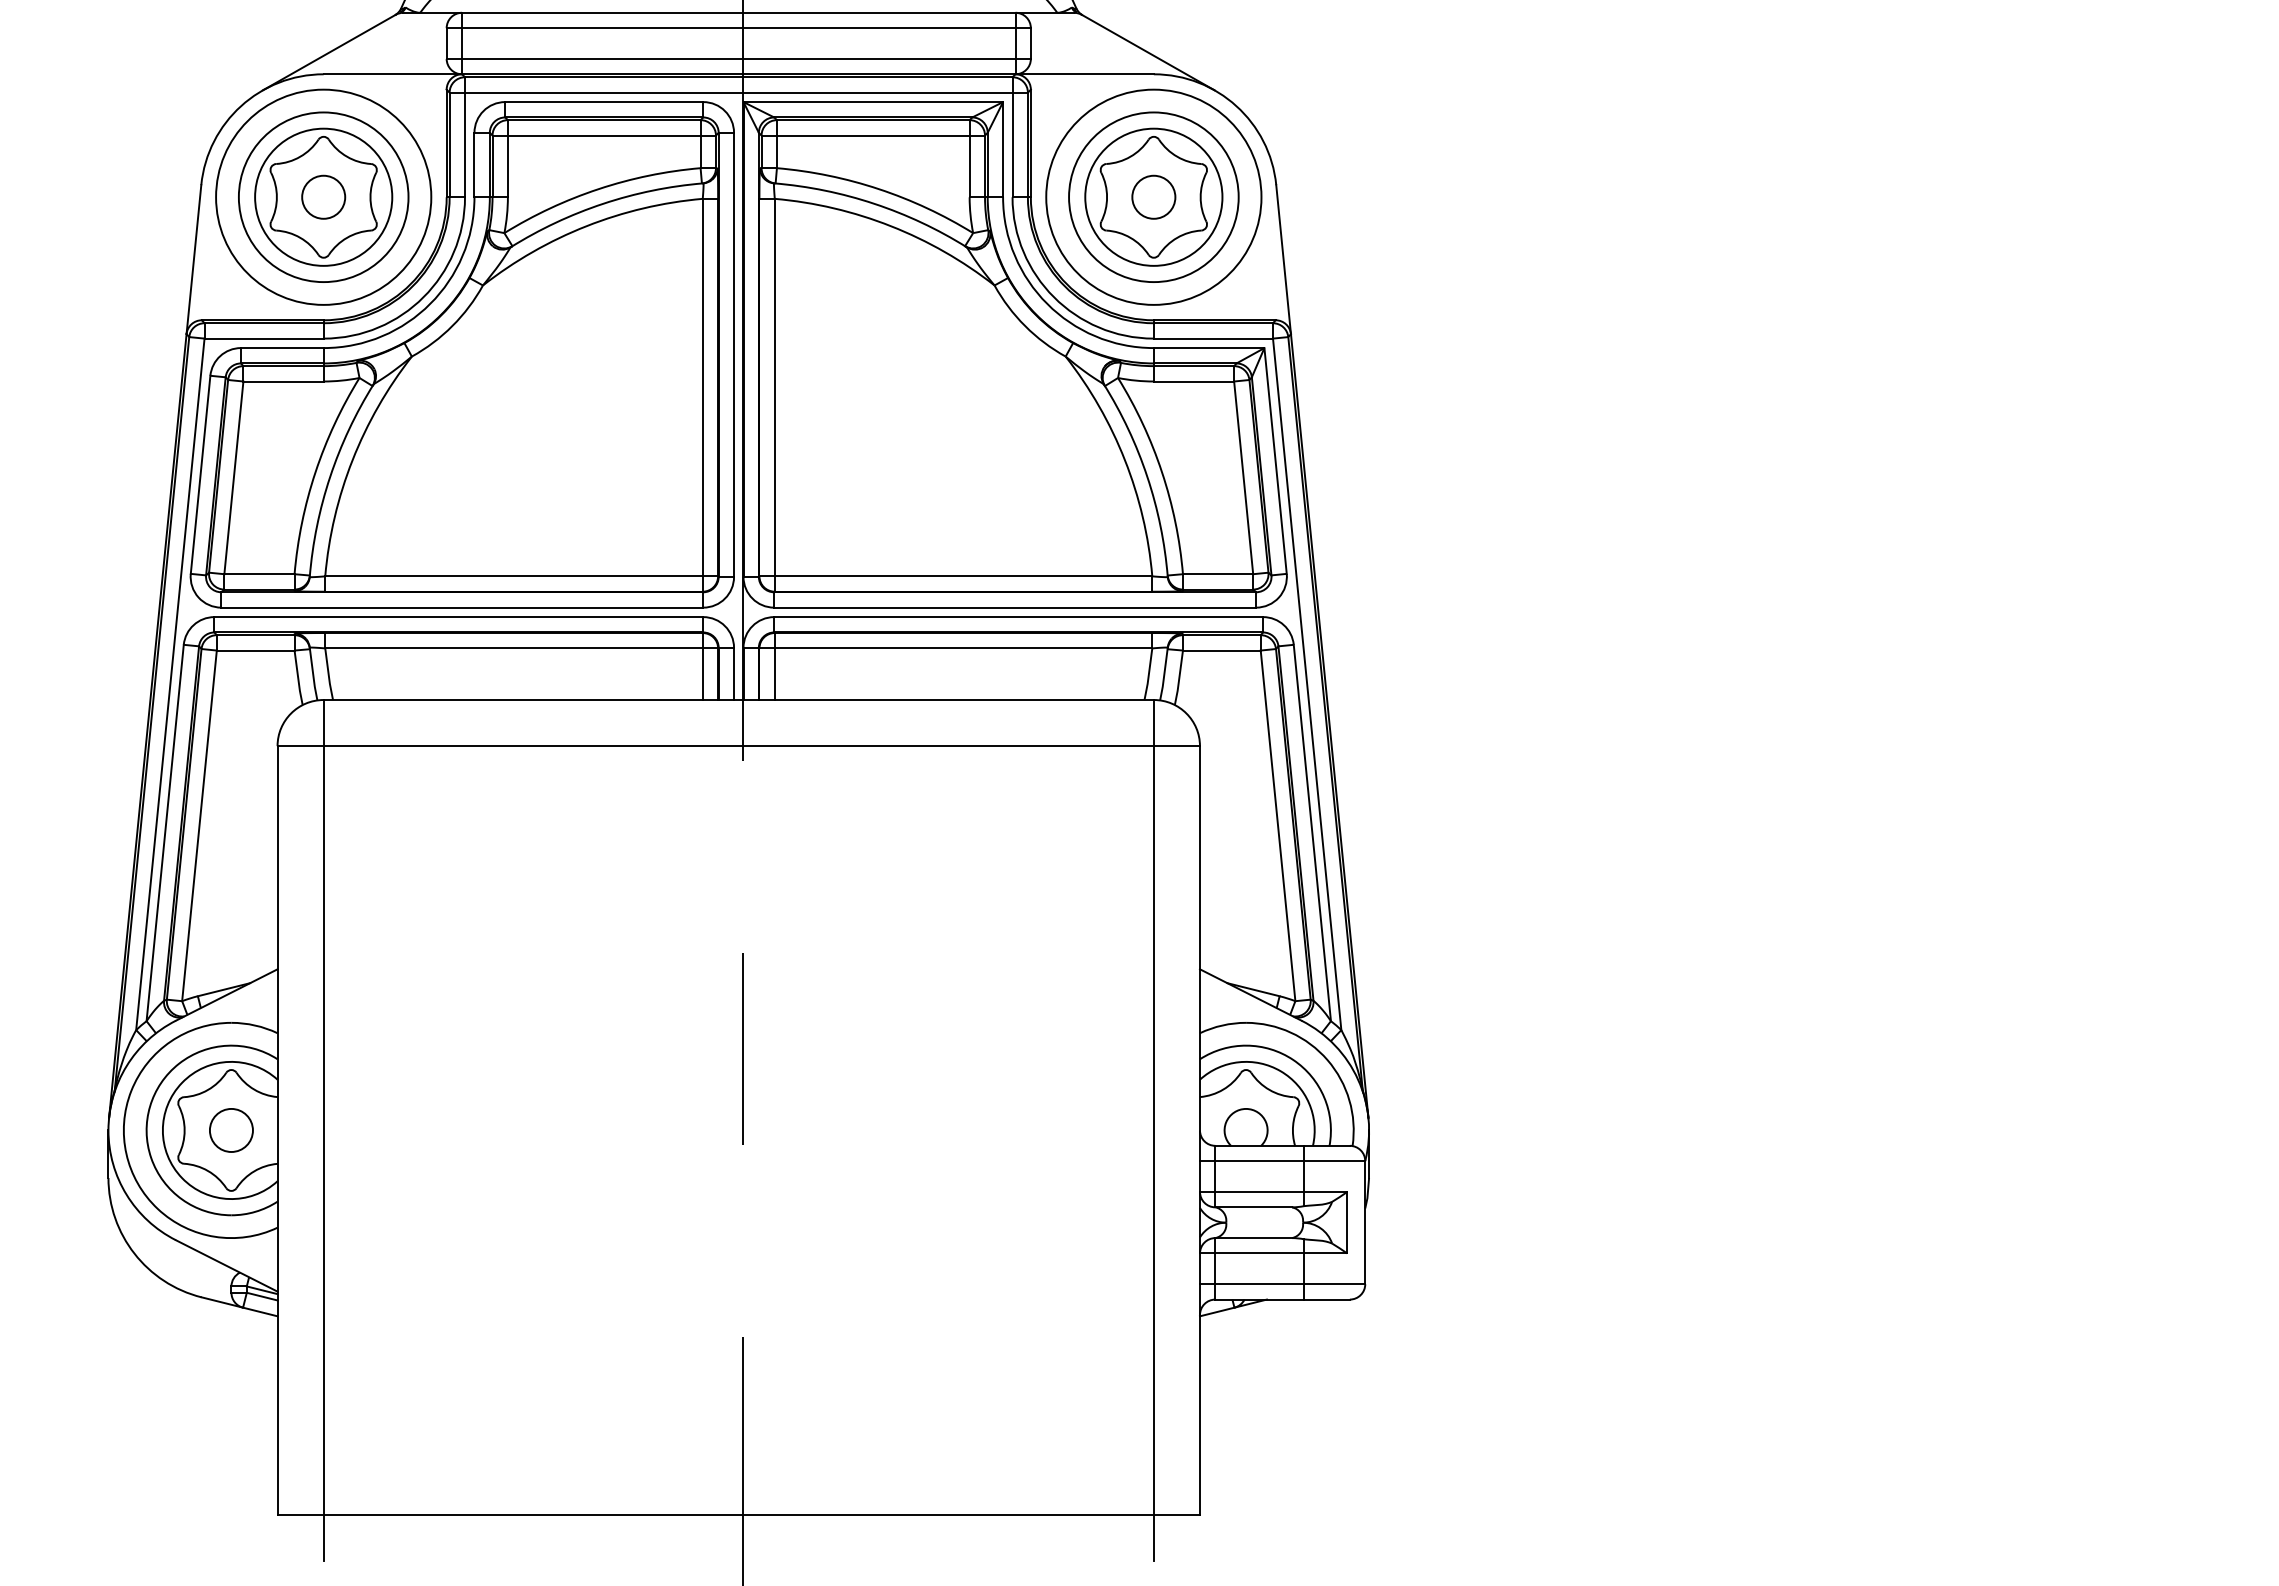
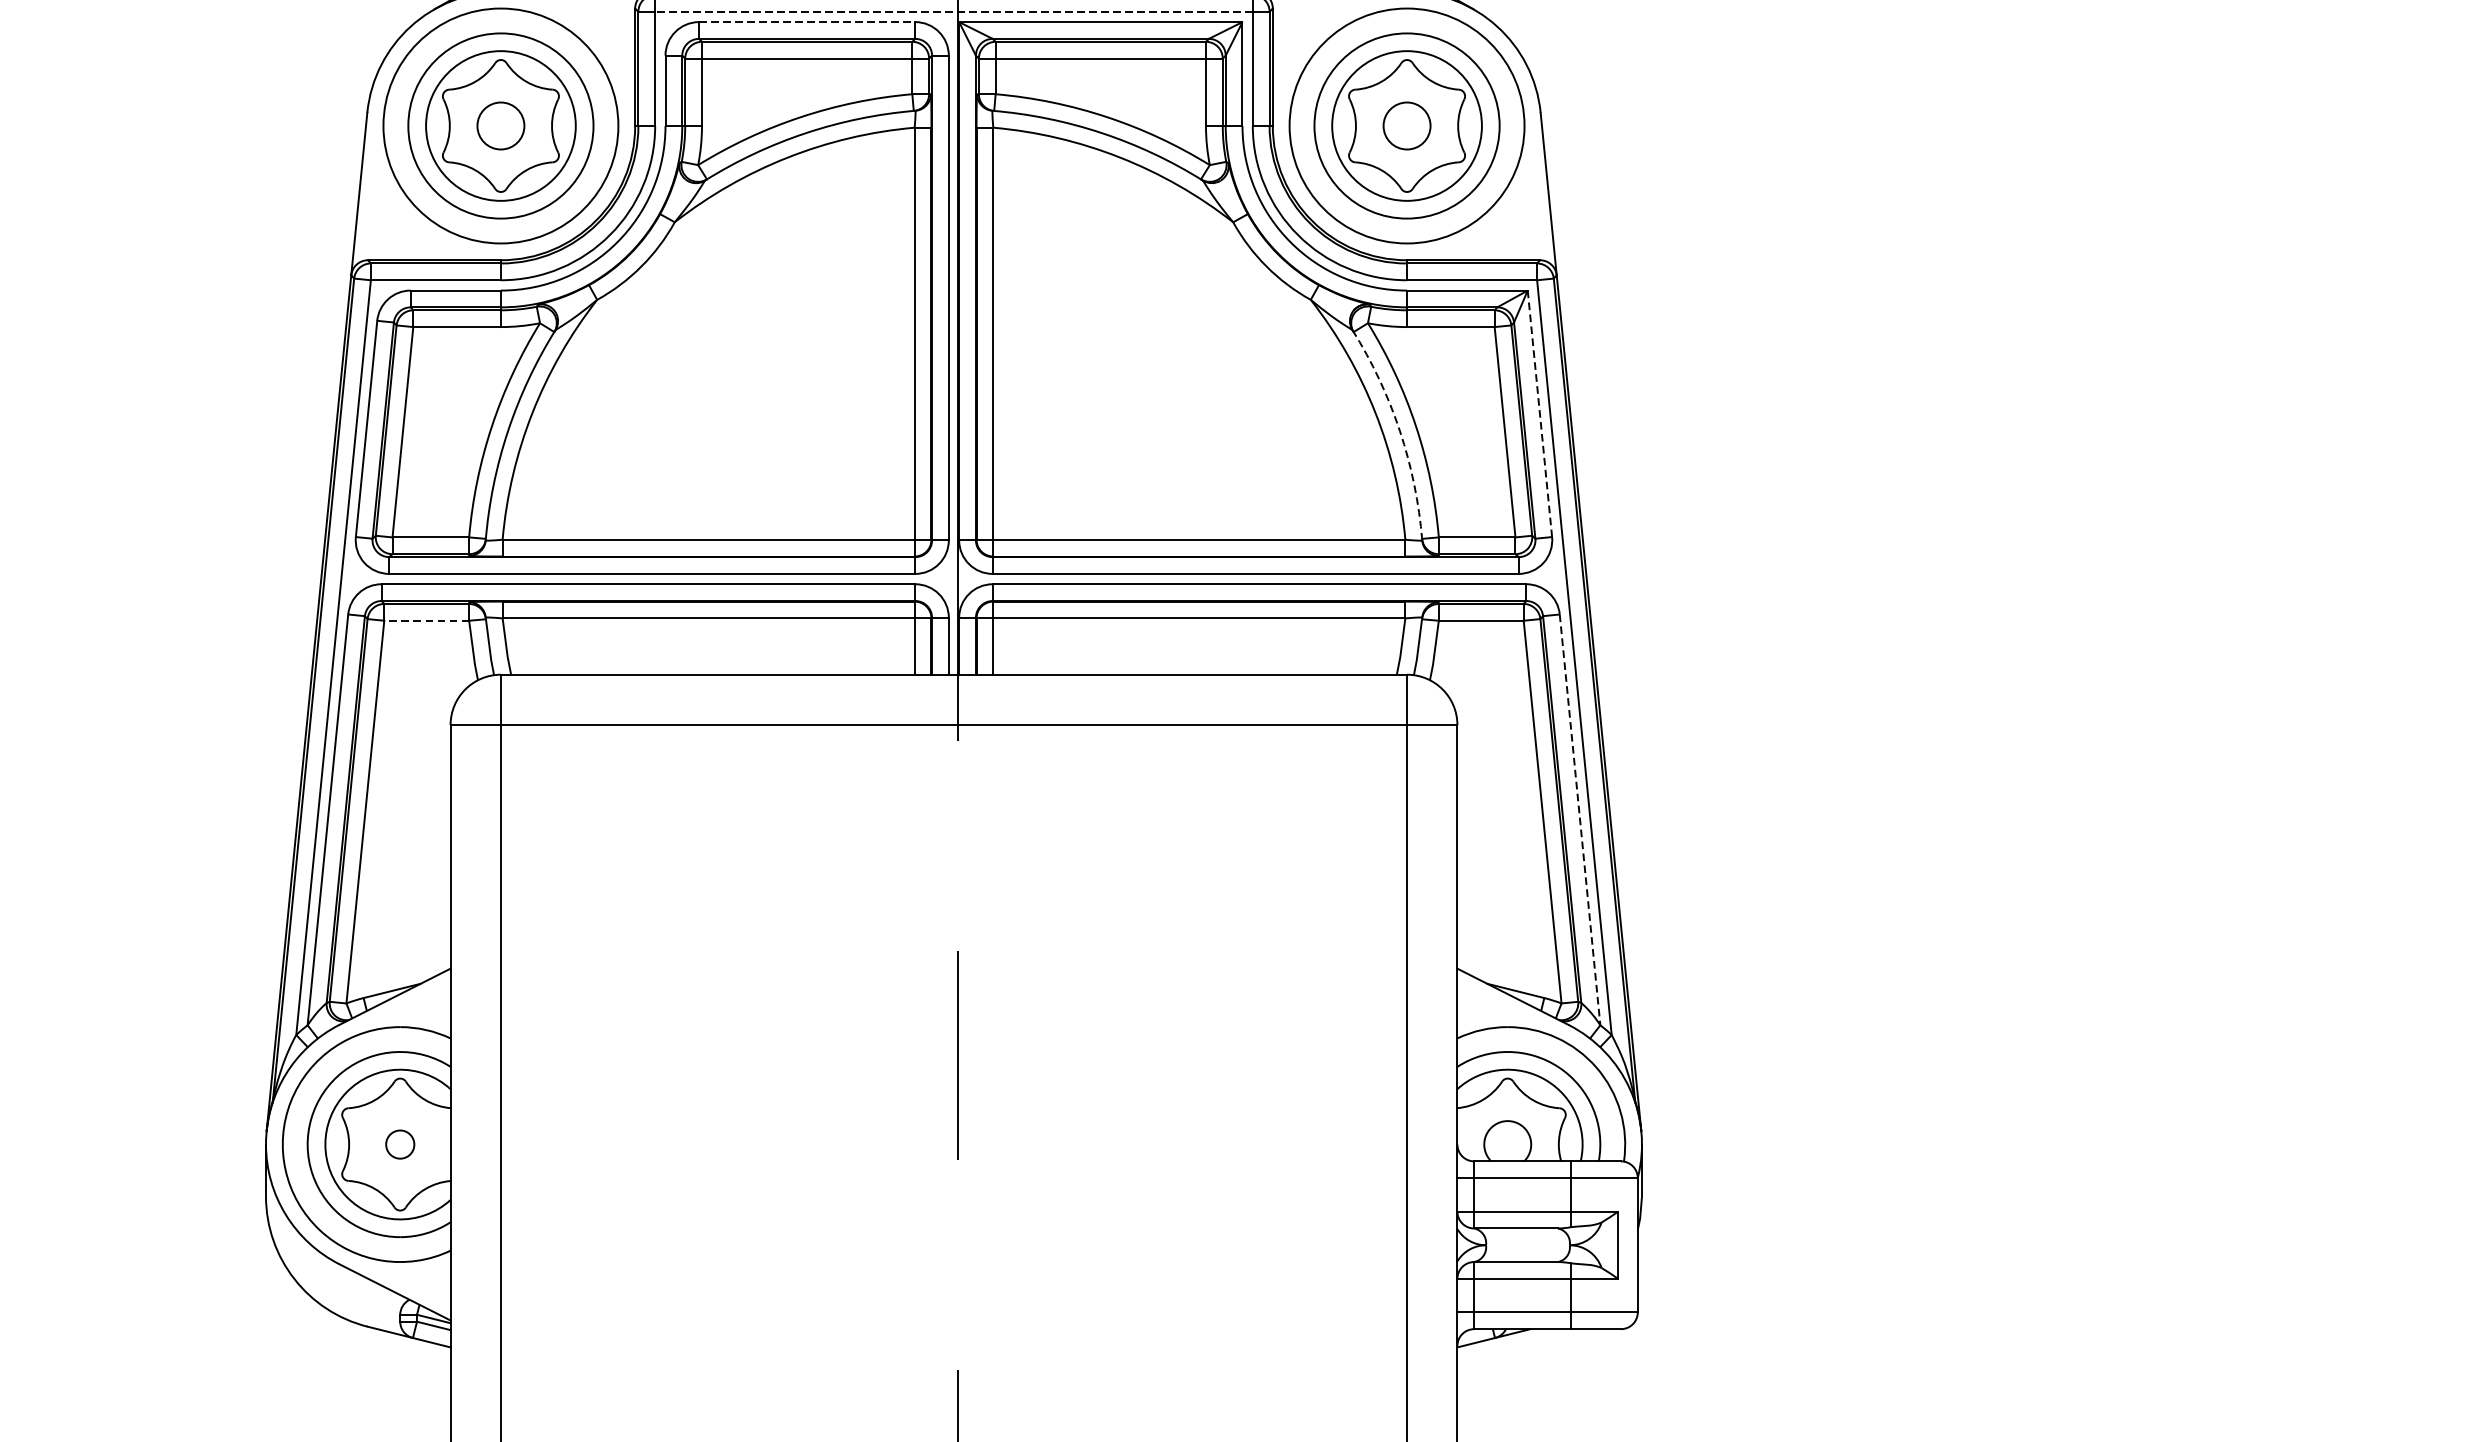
line: (738, 92) -> (953, 11), solid -> dashed
line: (604, 102) -> (807, 22), solid -> dashed
line: (1275, 461) -> (1539, 414), solid -> dashed
arc: (1147, 476) -> (1400, 430), solid -> dashed
line: (255, 650) -> (426, 620), solid -> dashed
line: (1312, 833) -> (1580, 820), solid -> dashed
circle: (231, 1130) -> (400, 1144), size x0.6

